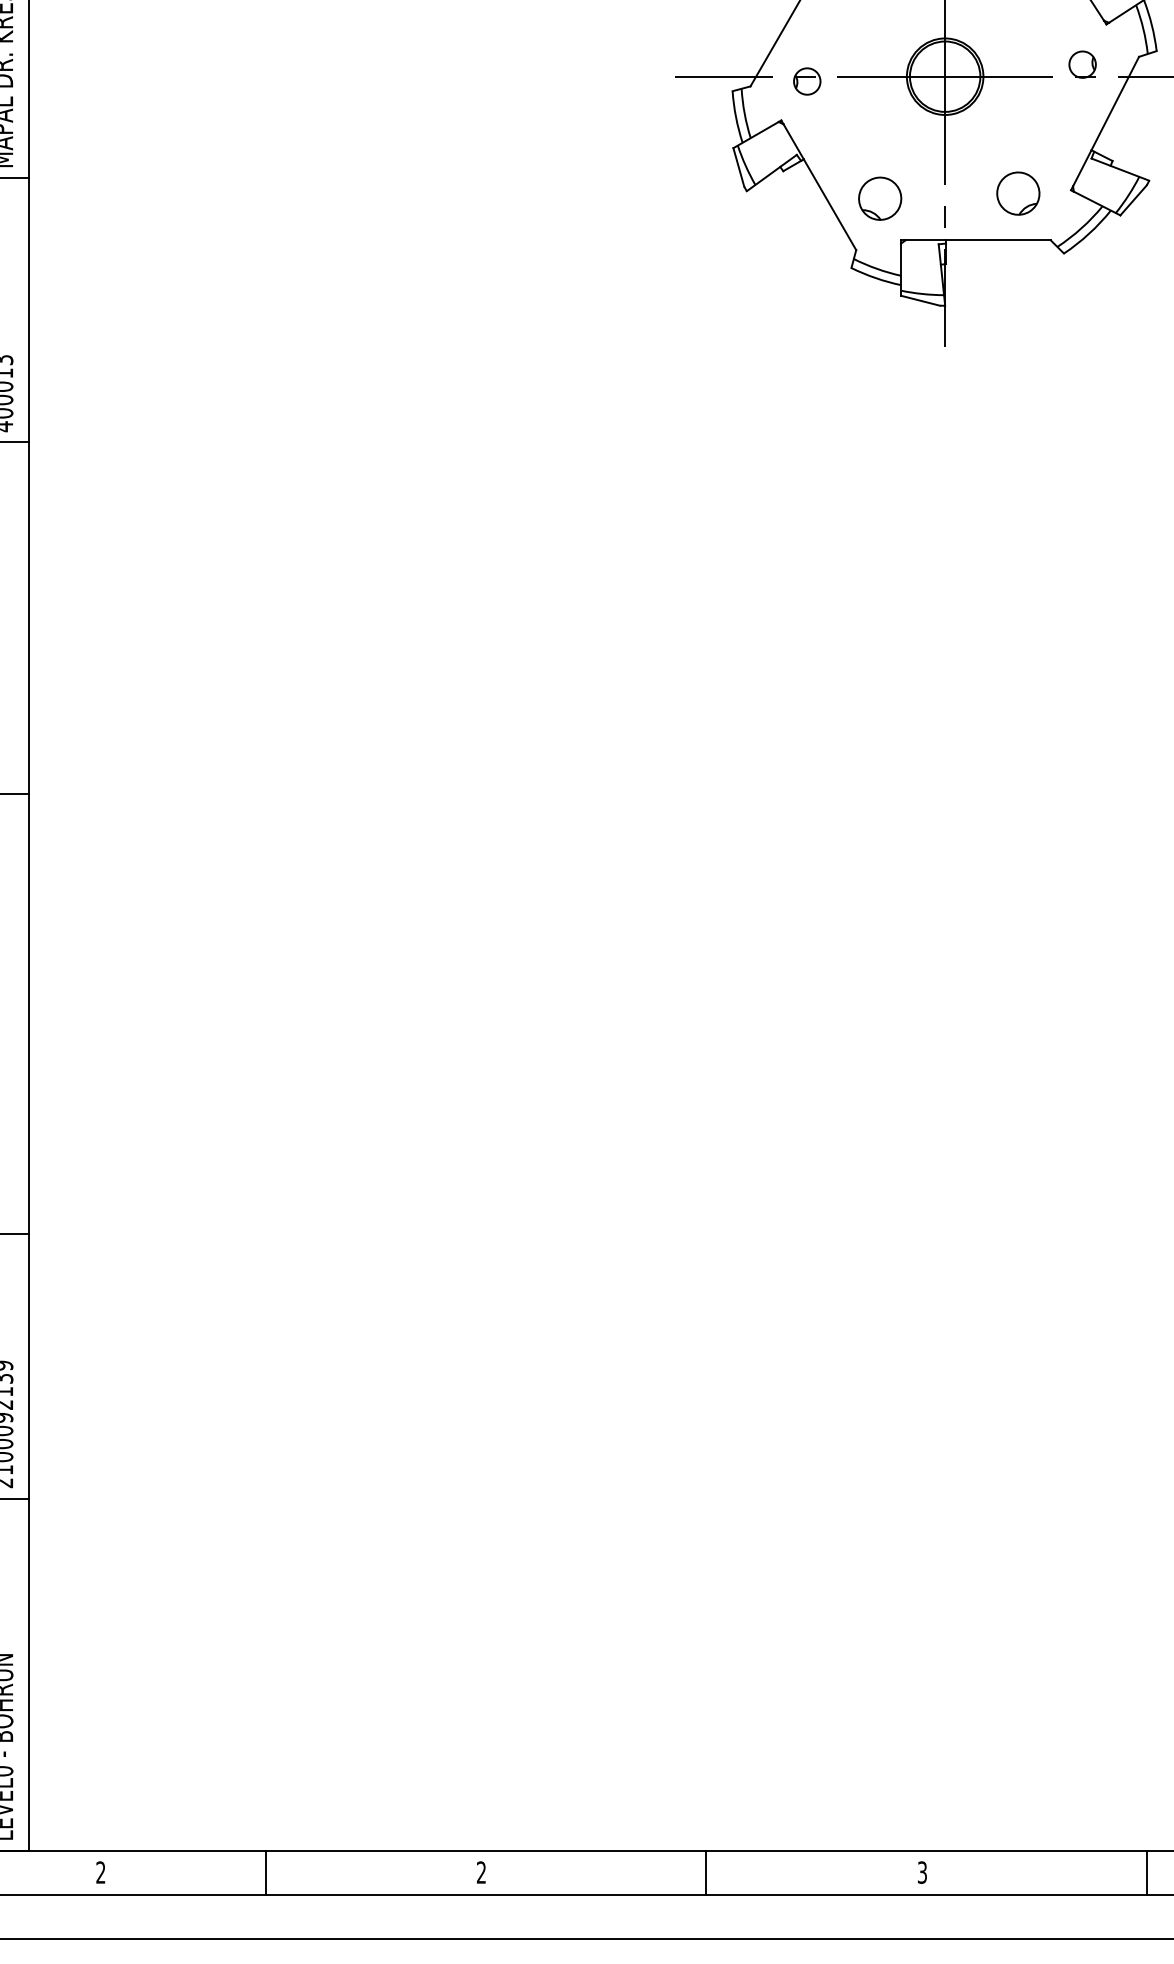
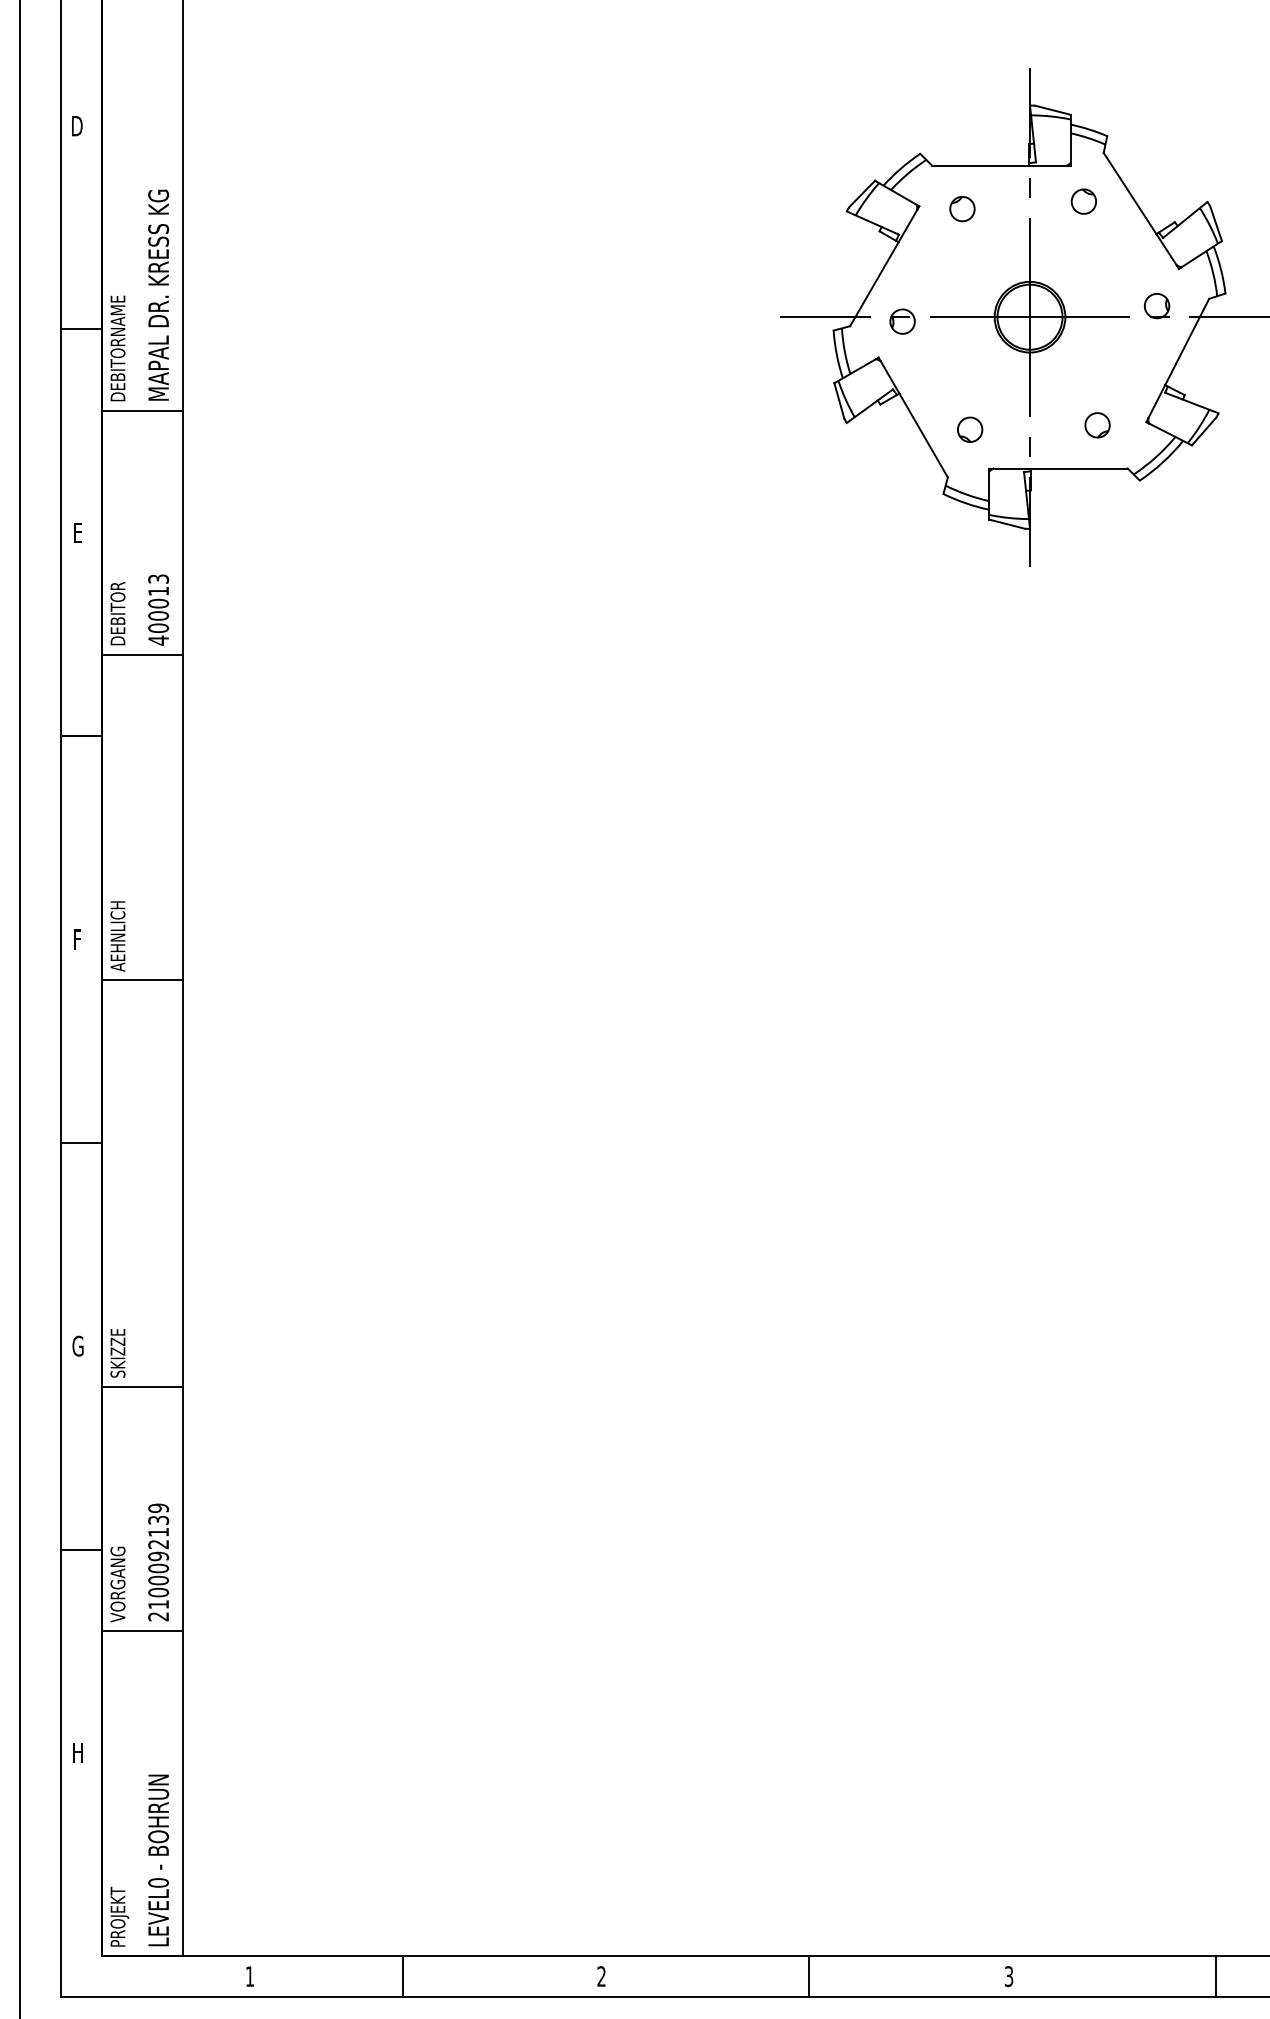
part: (1018, 193) -> (1097, 425), size x0.62
part: (880, 198) -> (970, 429), size x0.62
text: (100, 1872) -> (249, 1976), 2 -> 1

